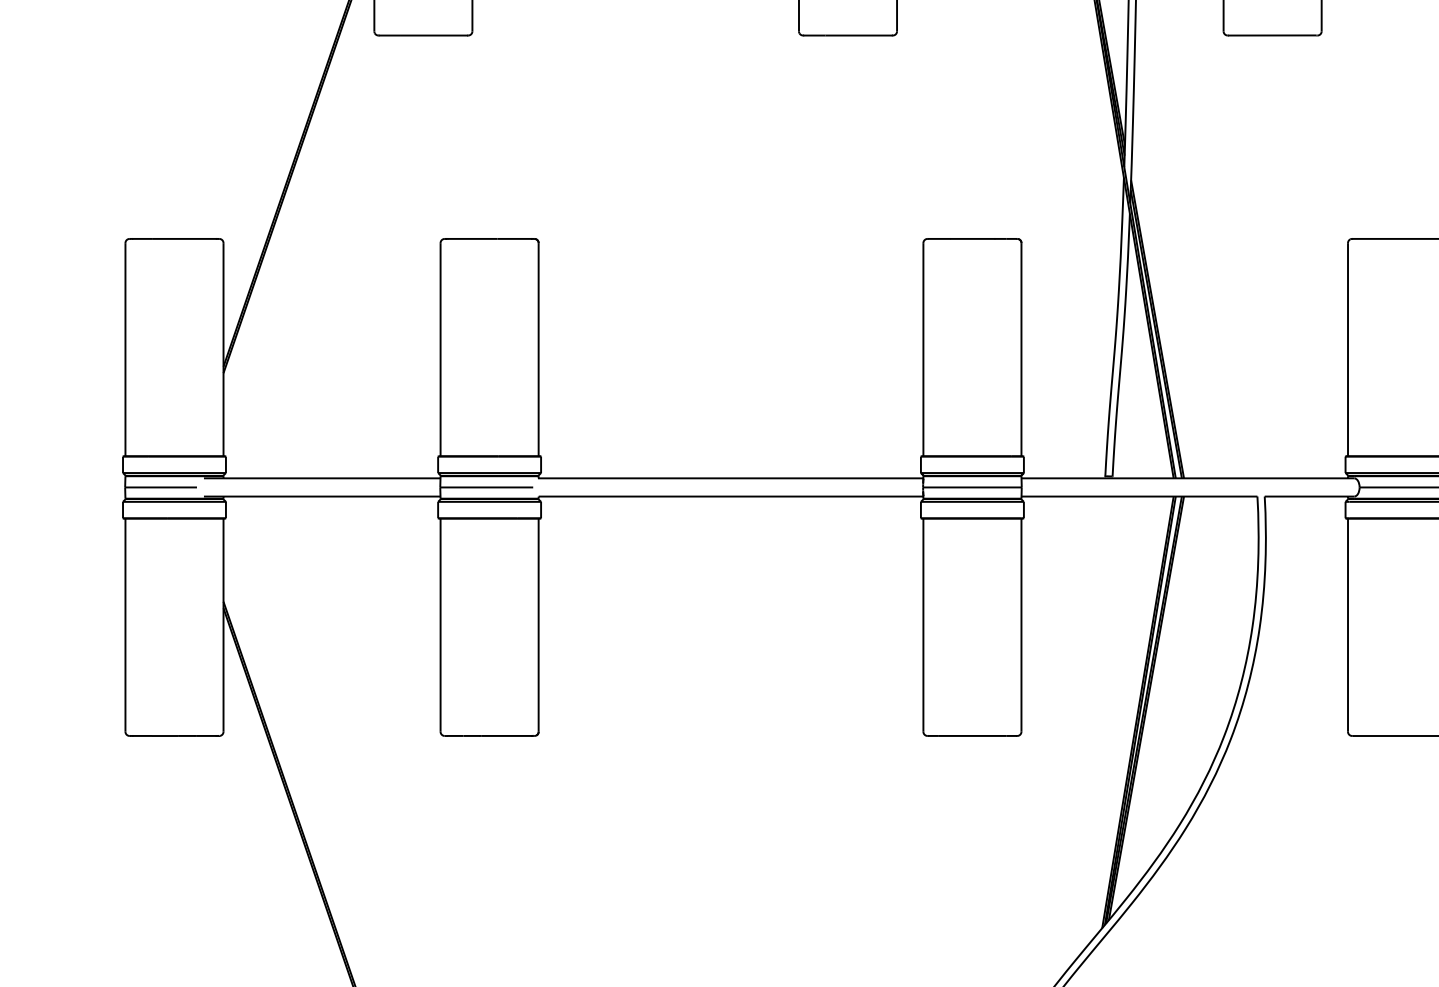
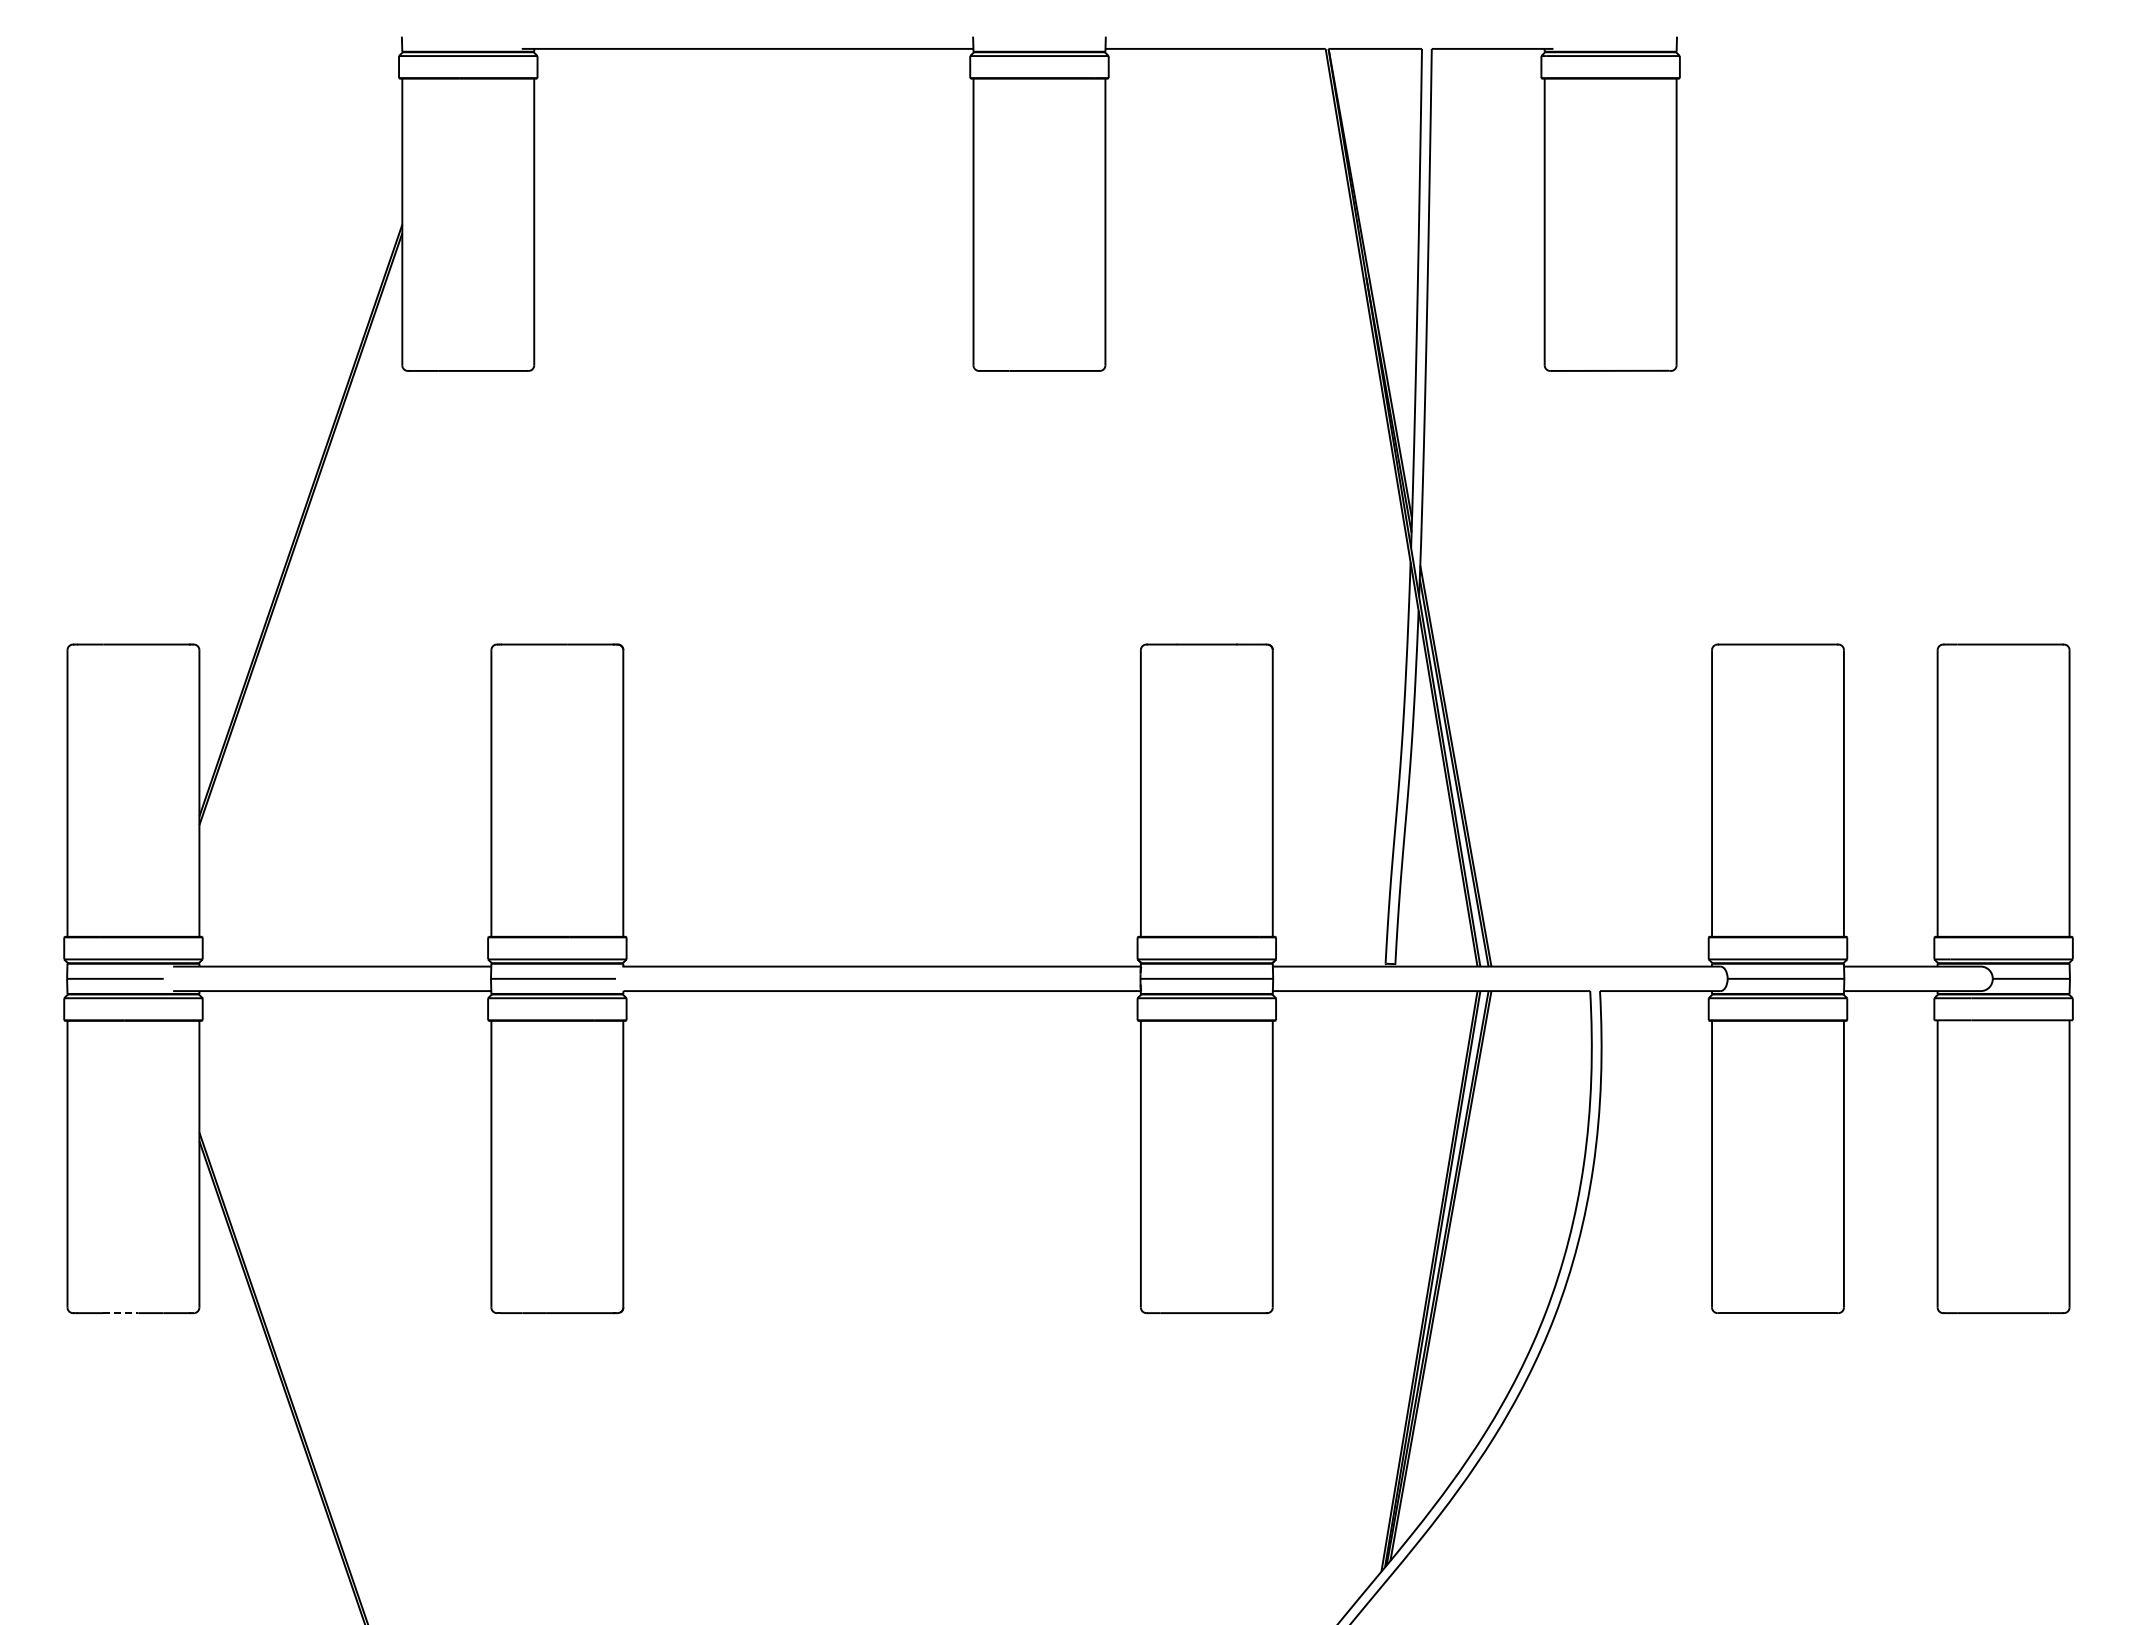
line: (165, 736) -> (121, 1313), solid -> dashed

